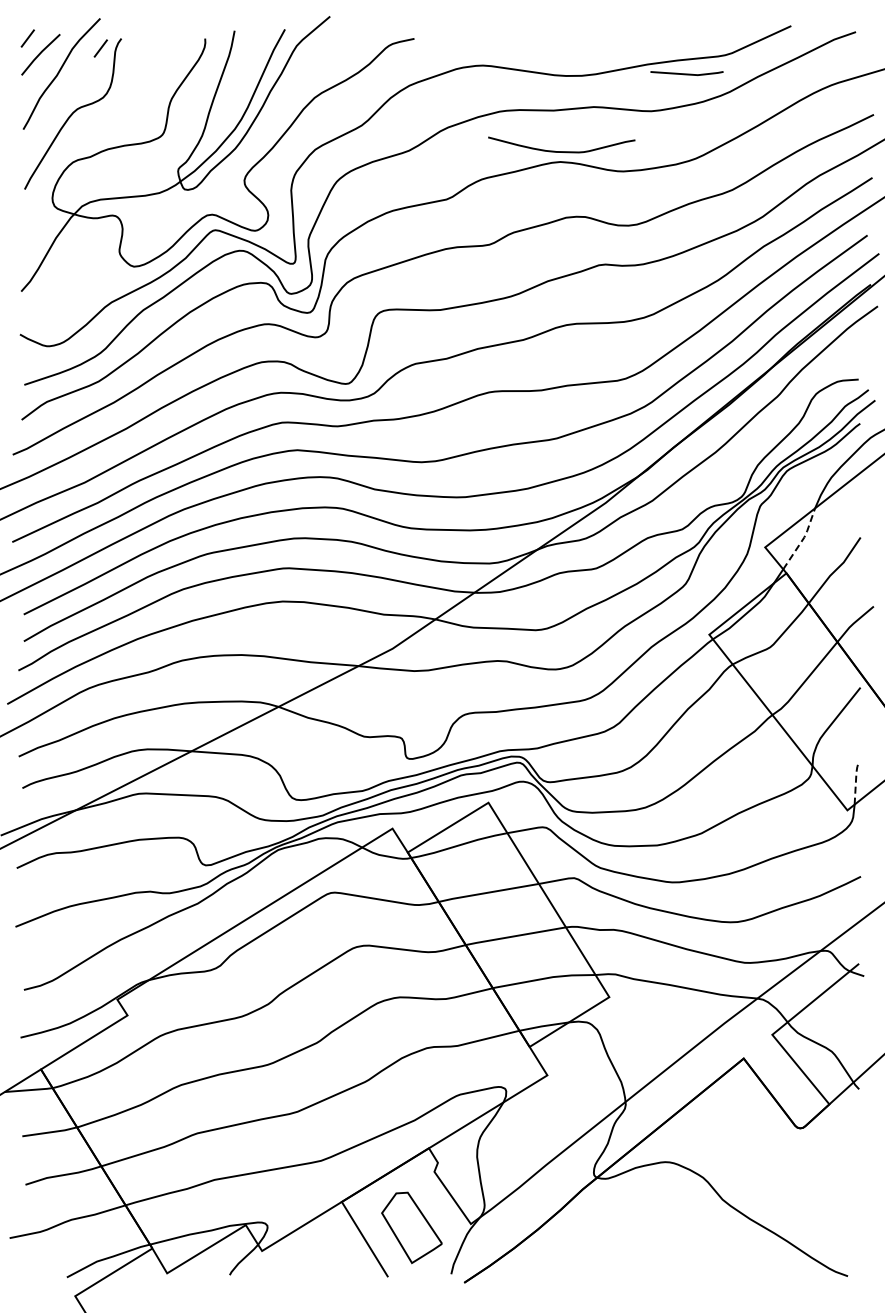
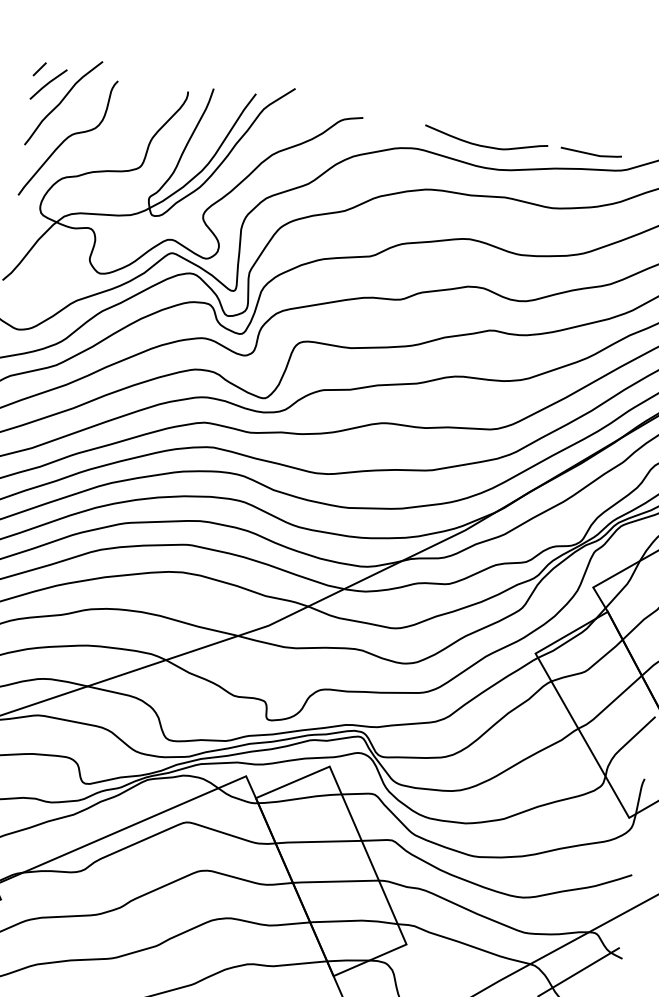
line: (100, 48) -> (99, 86), removed
line: (686, 73) -> (590, 153), moved
curve: (561, 151) -> (484, 146), moved
line: (803, 539) -> (626, 585), dashed -> solid
line: (855, 781) -> (639, 794), dashed -> solid

